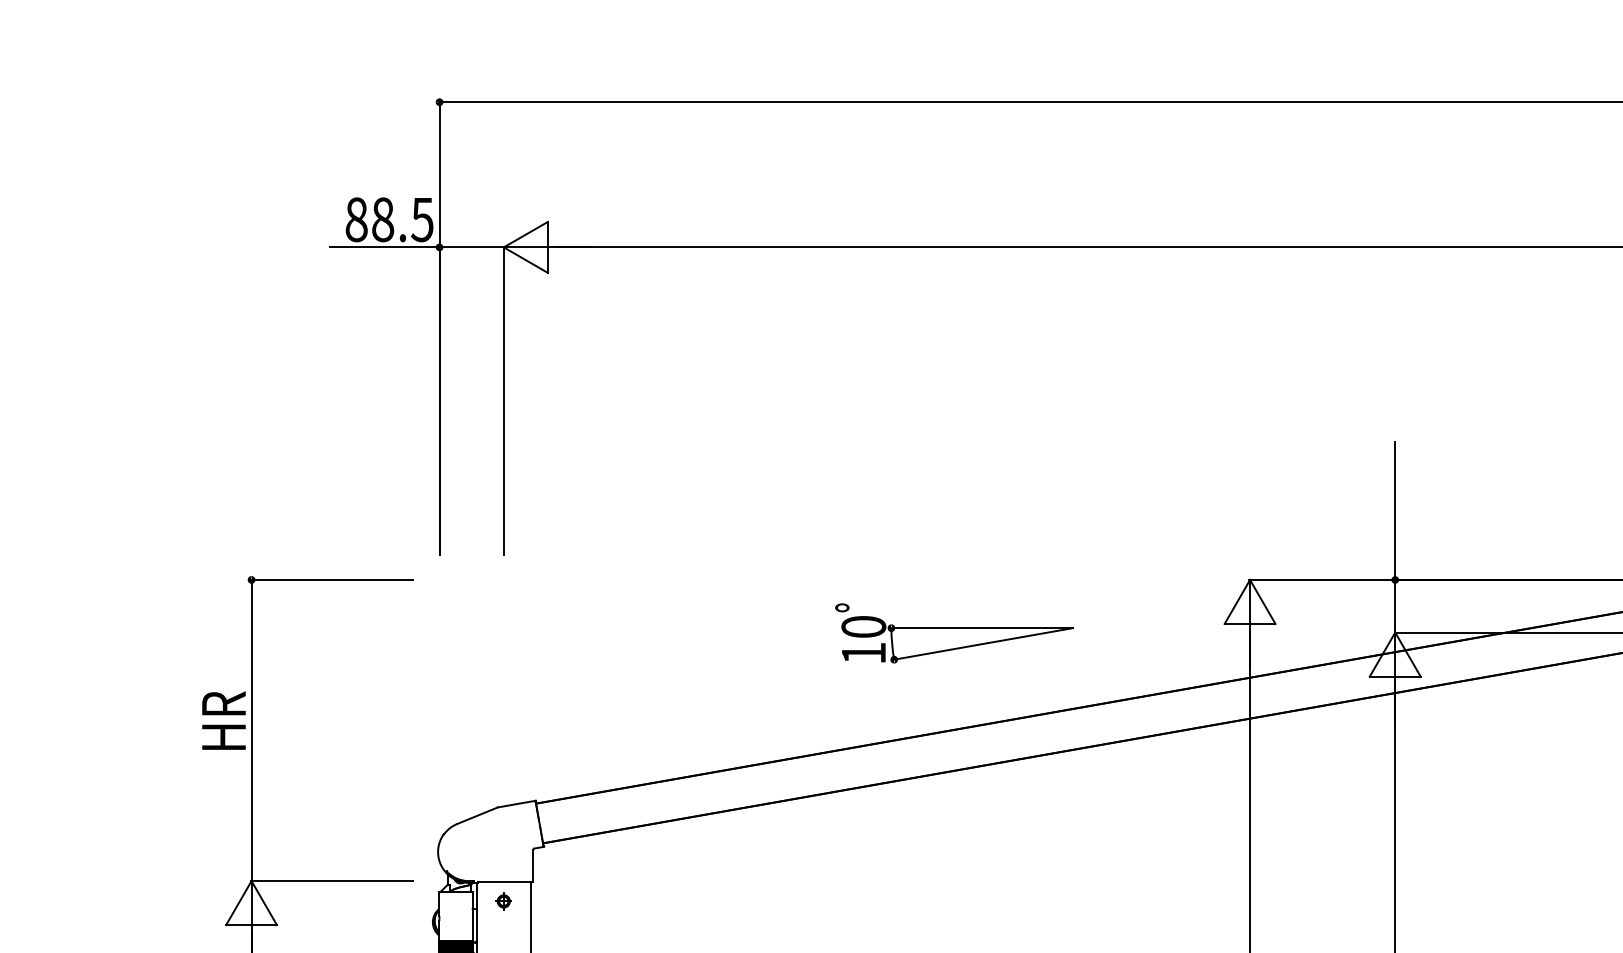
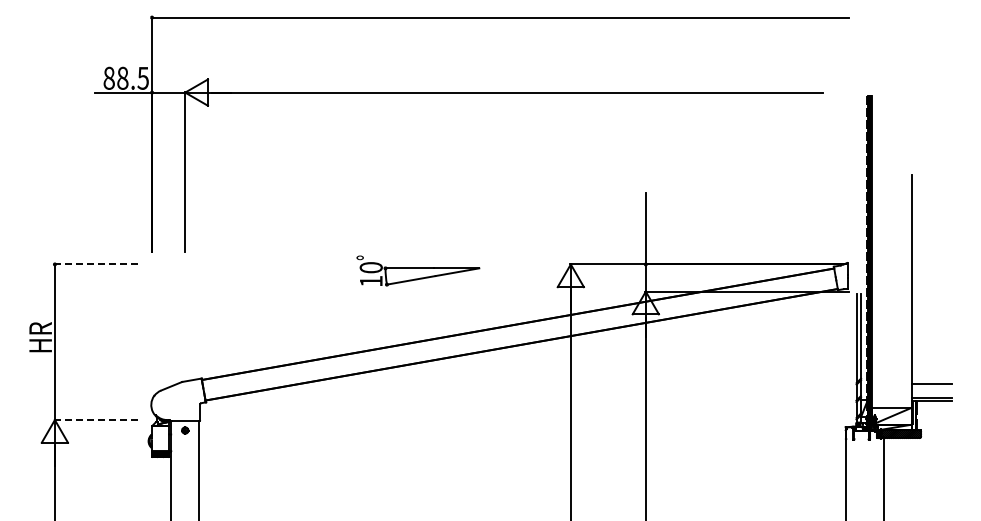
line: (332, 580) -> (96, 264), solid -> dashed
part: (955, 632) -> (418, 270), moved
line: (332, 881) -> (96, 420), solid -> dashed

